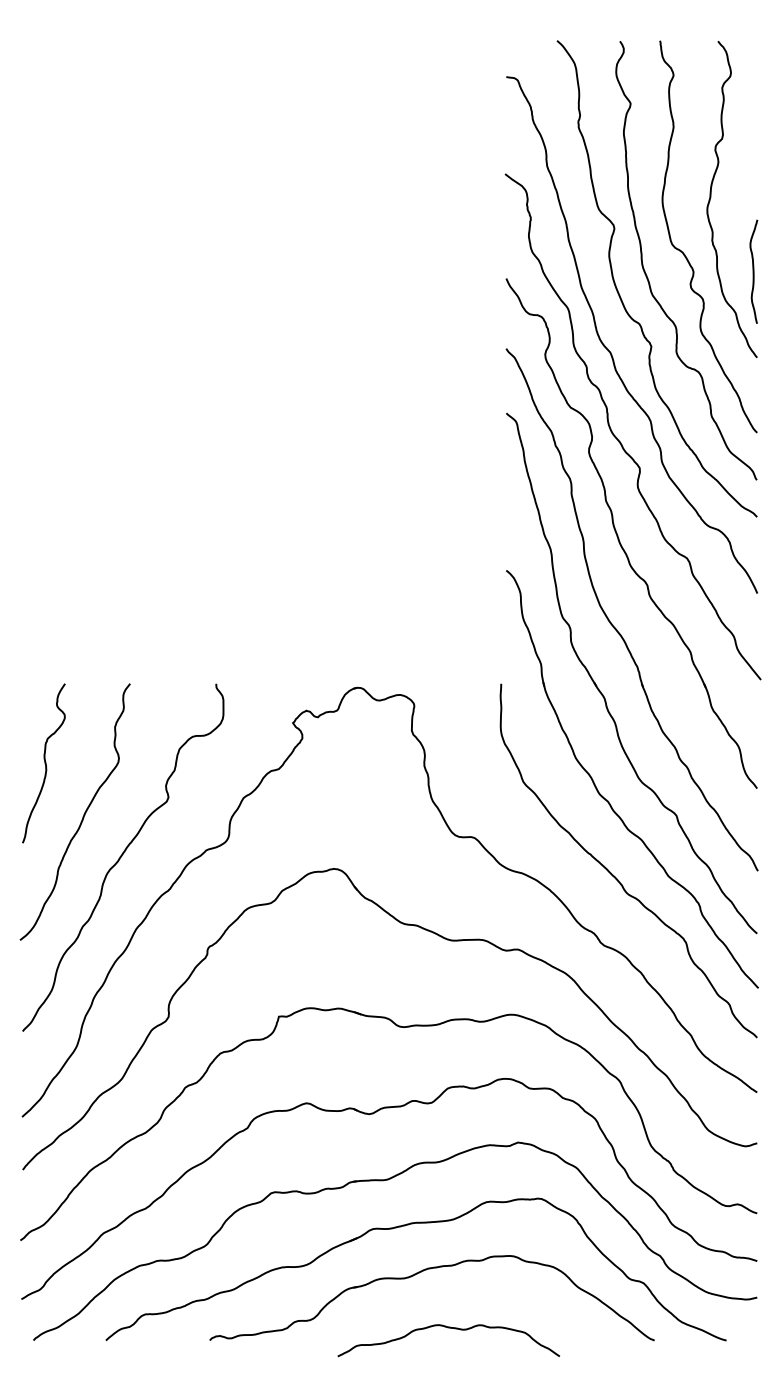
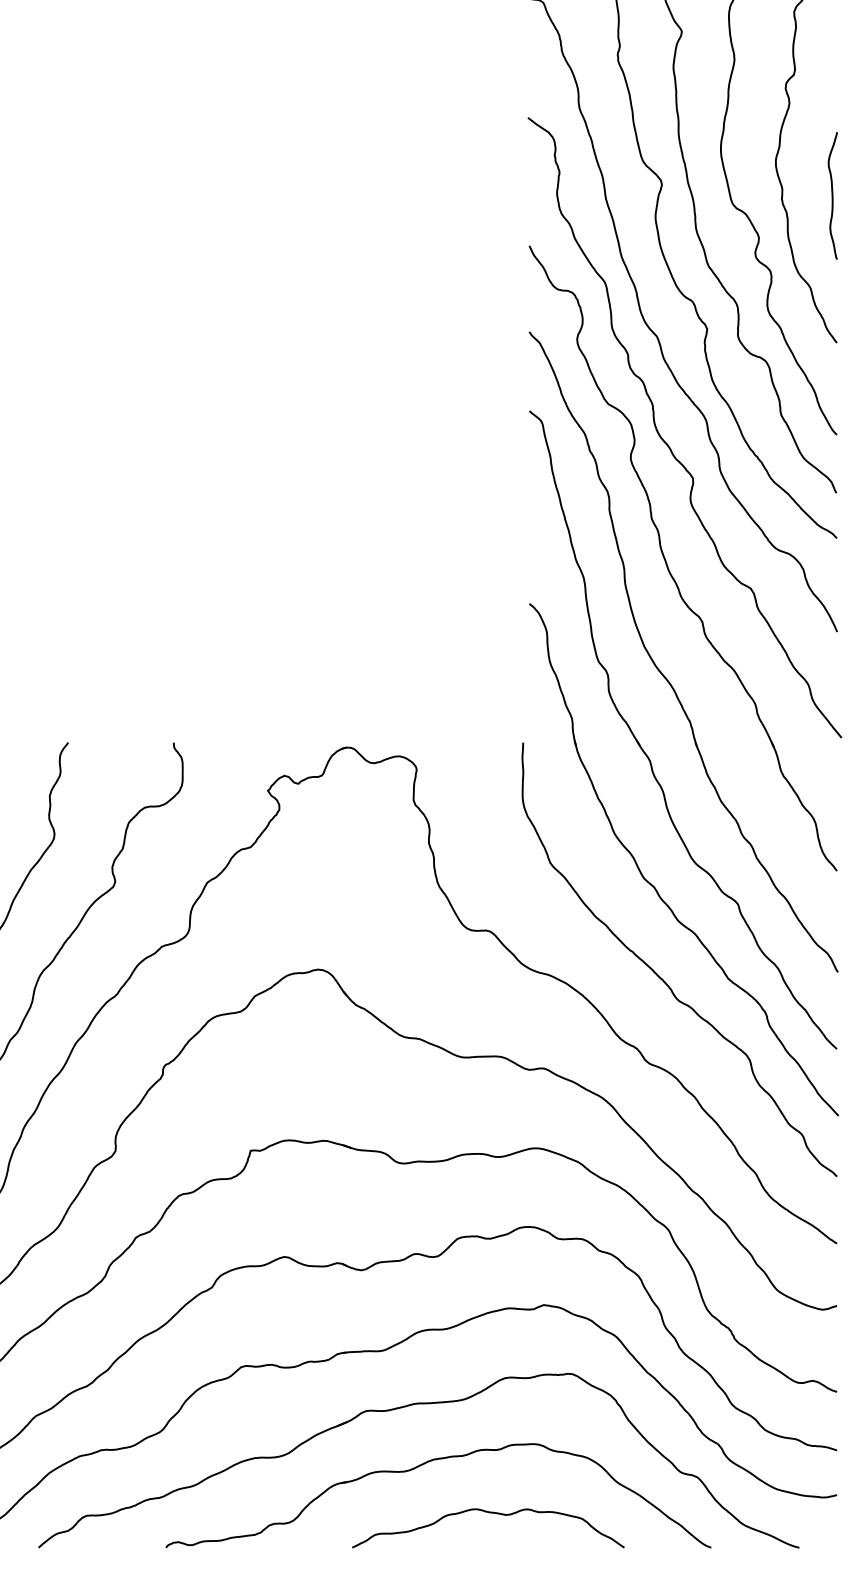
curve: (753, 271) -> (832, 195), moved
curve: (448, 1328) -> (487, 1513), moved

